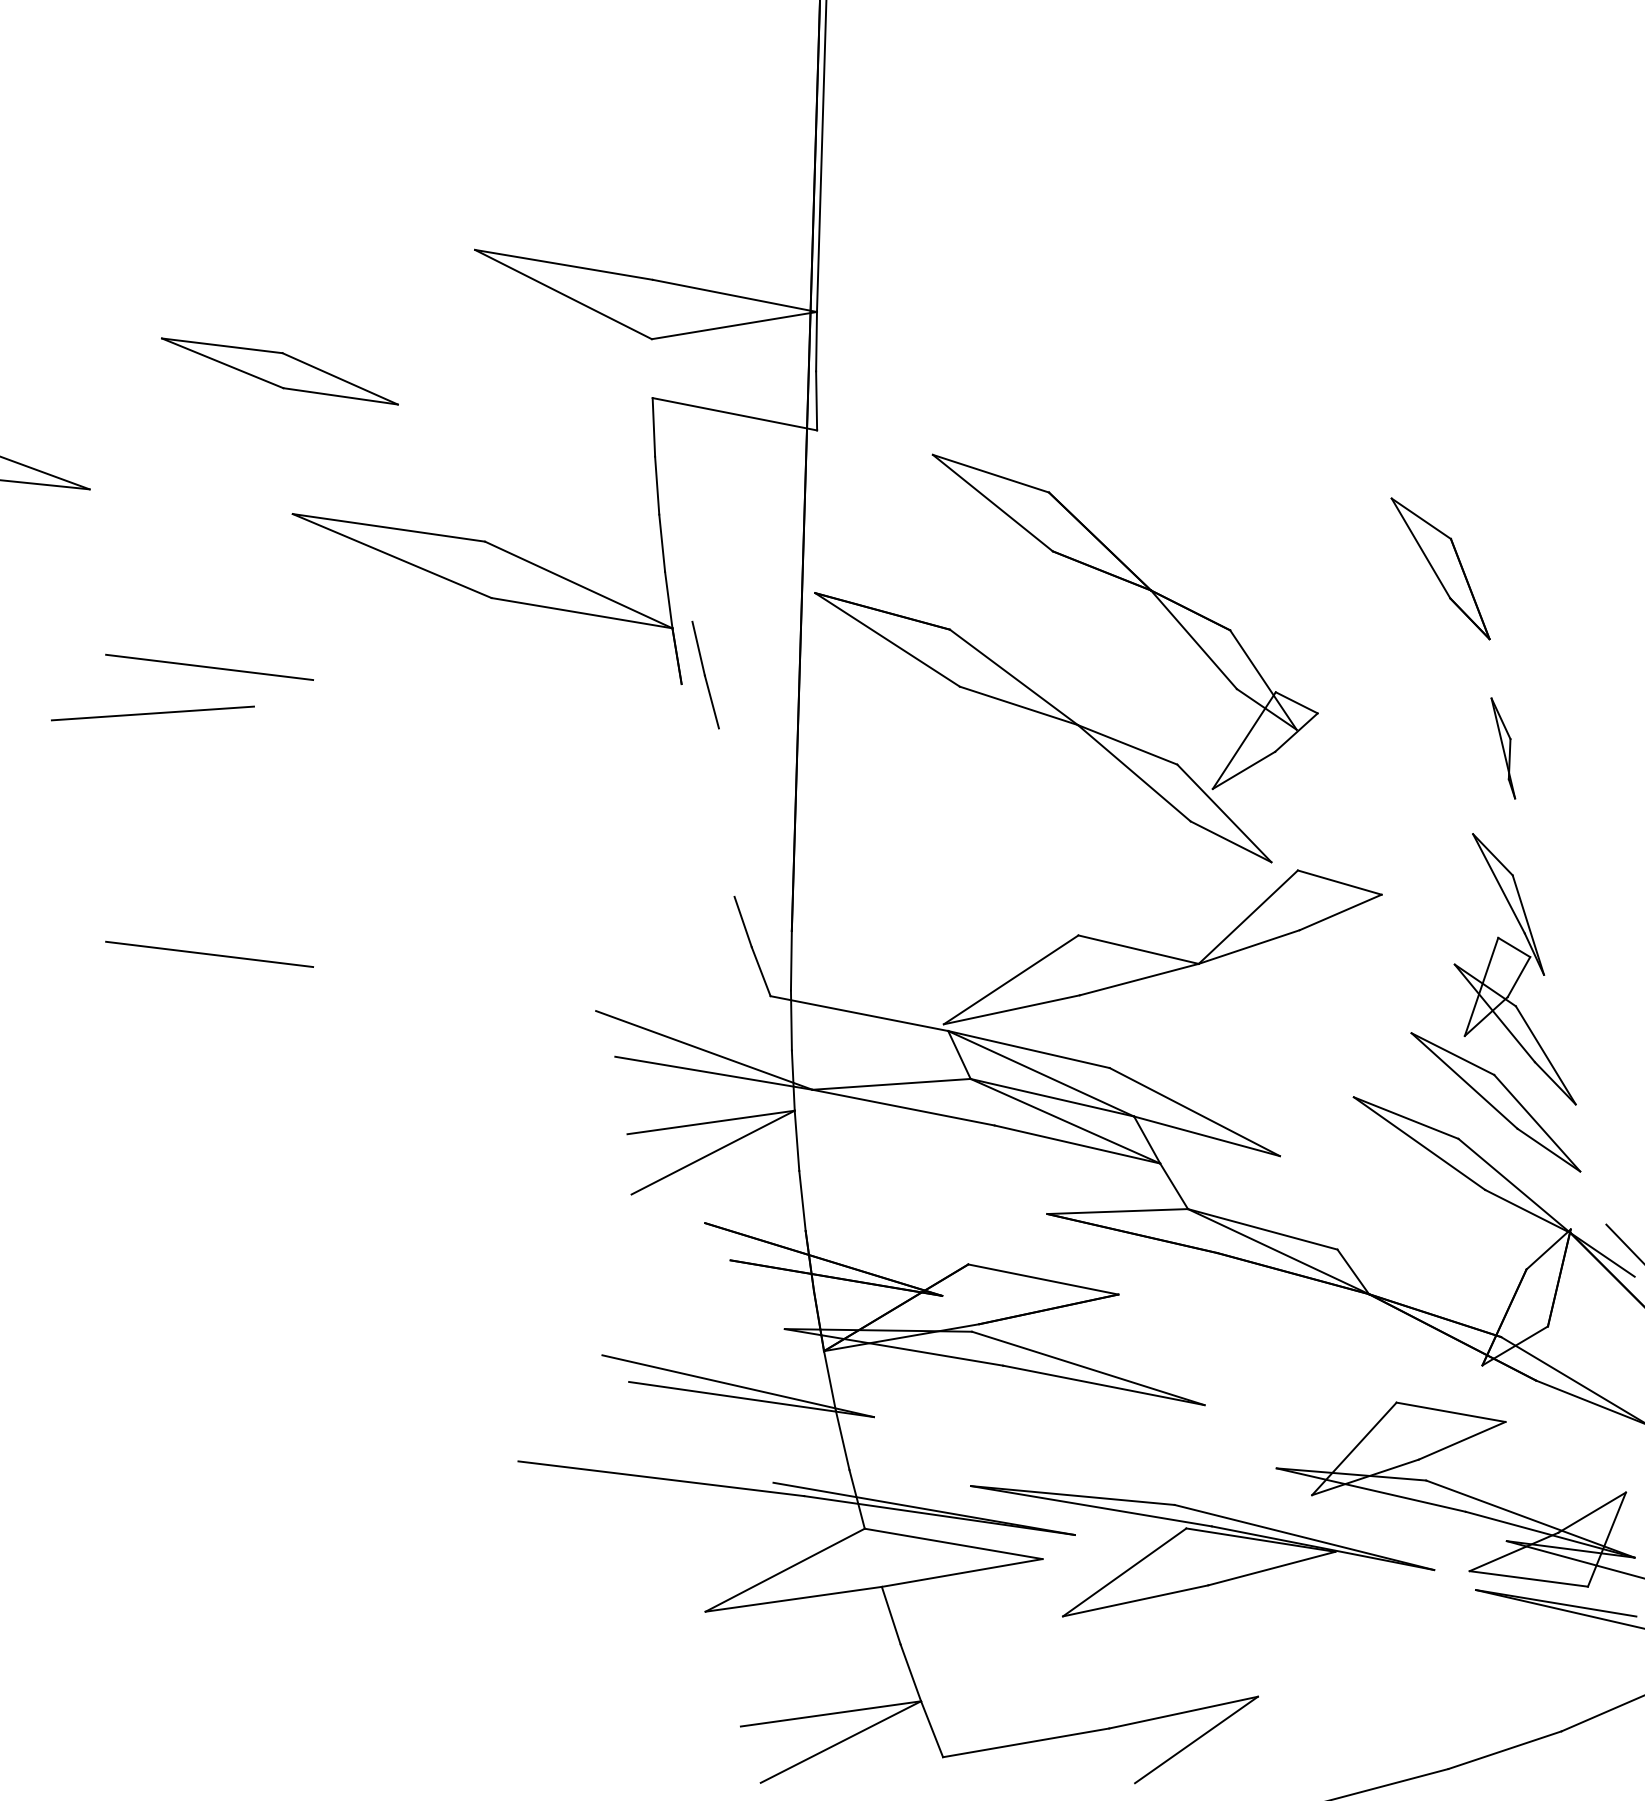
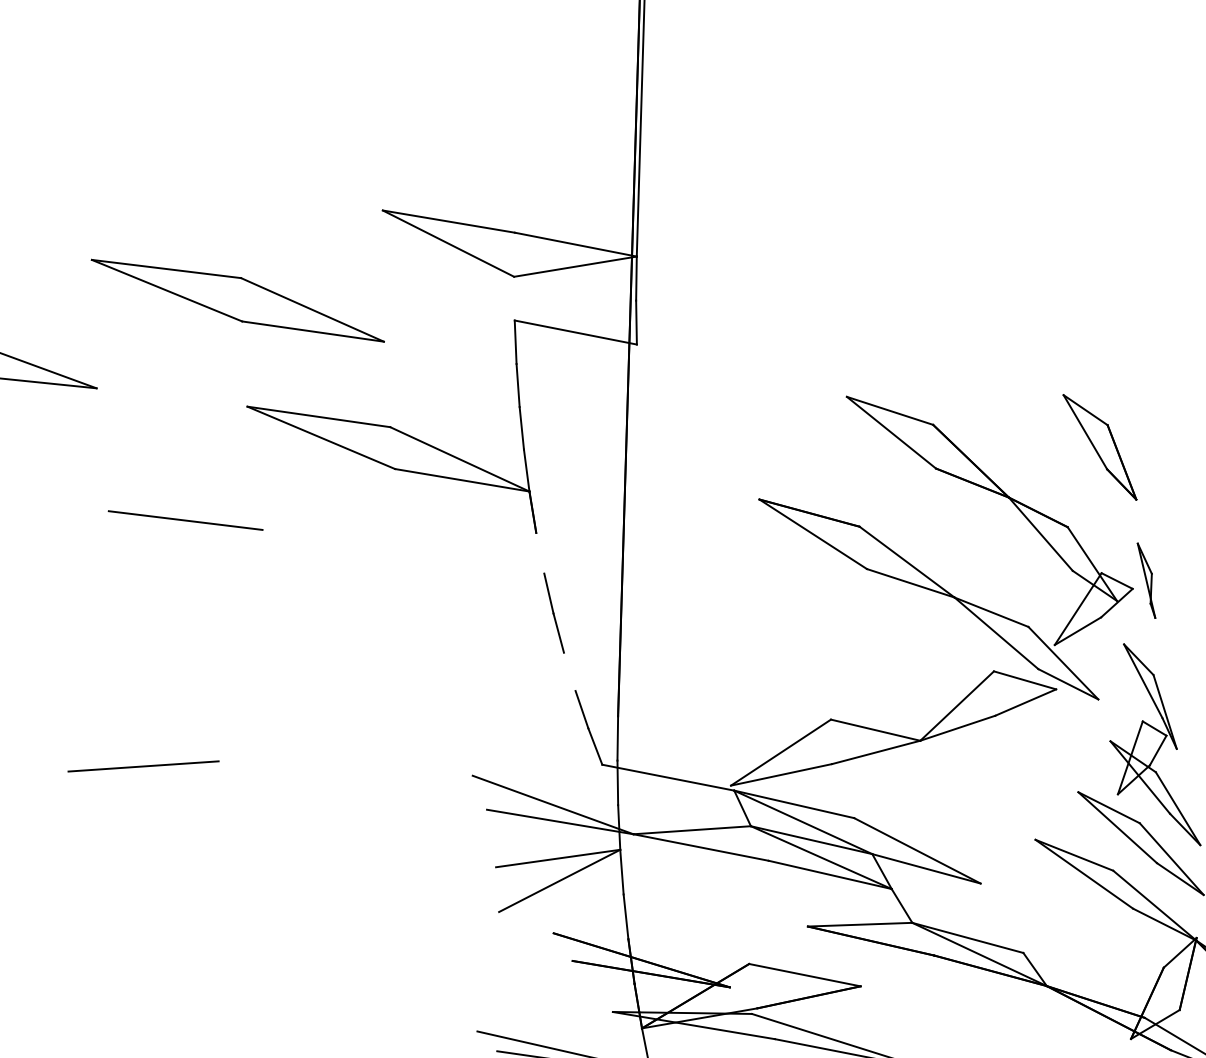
part: (279, 371) -> (237, 300), size x1.67
part: (705, 674) -> (553, 612), moved
part: (1037, 693) -> (924, 574), moved
line: (152, 713) -> (143, 766), moved
line: (209, 953) -> (185, 733), removed

